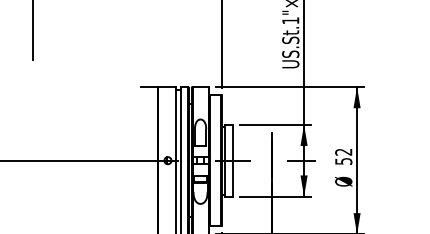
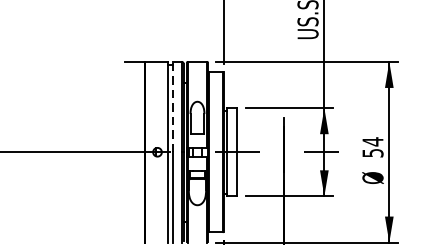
line: (180, 123) -> (172, 106), solid -> dashed
text: (343, 152) -> (372, 142), 52 -> 54

